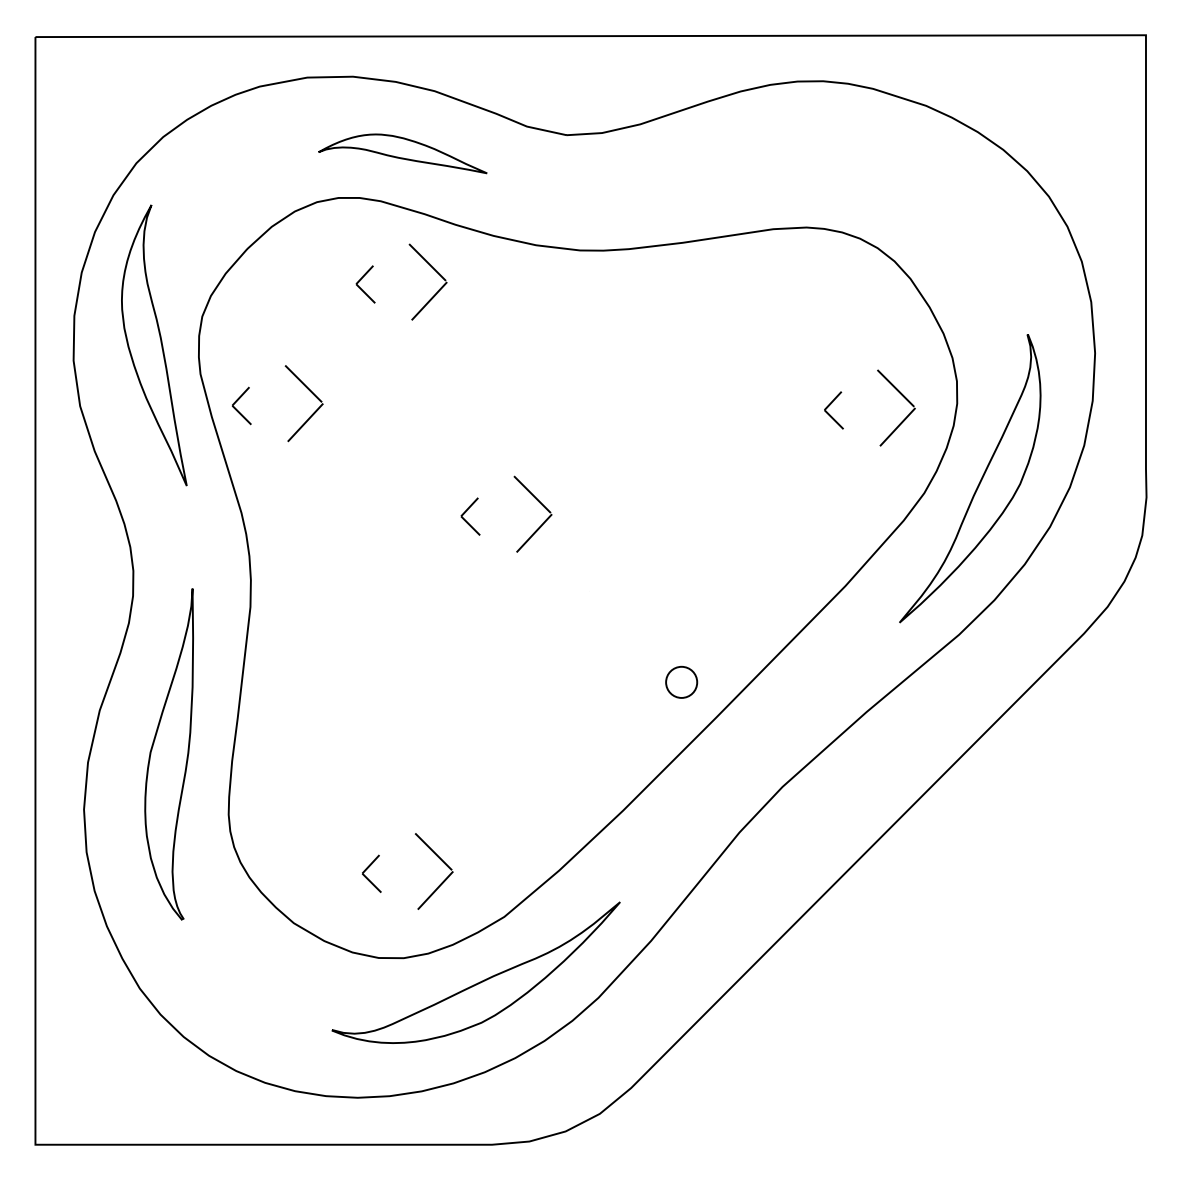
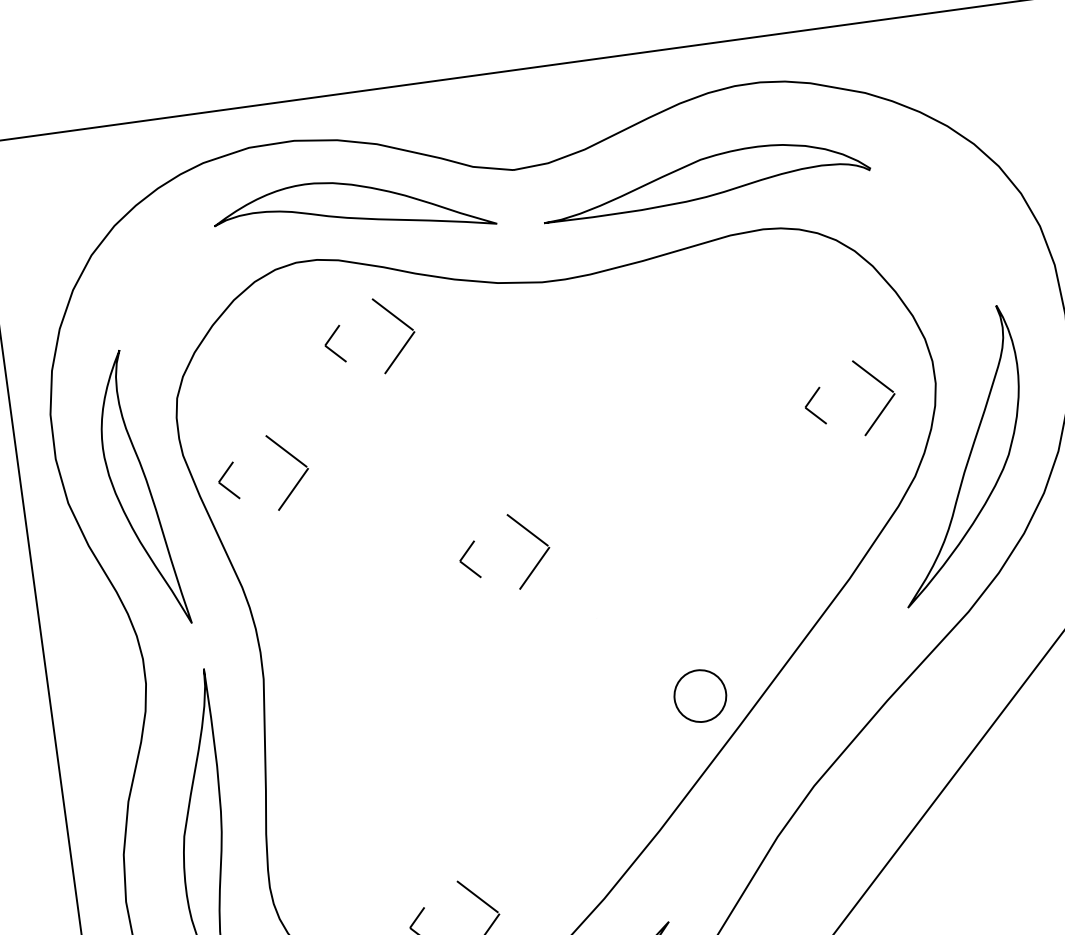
curve: (749, 152) -> (696, 162), added
part: (402, 153) -> (353, 210), size x1.67
part: (154, 345) -> (141, 488), moved
circle: (681, 682) -> (700, 696), size x1.67

